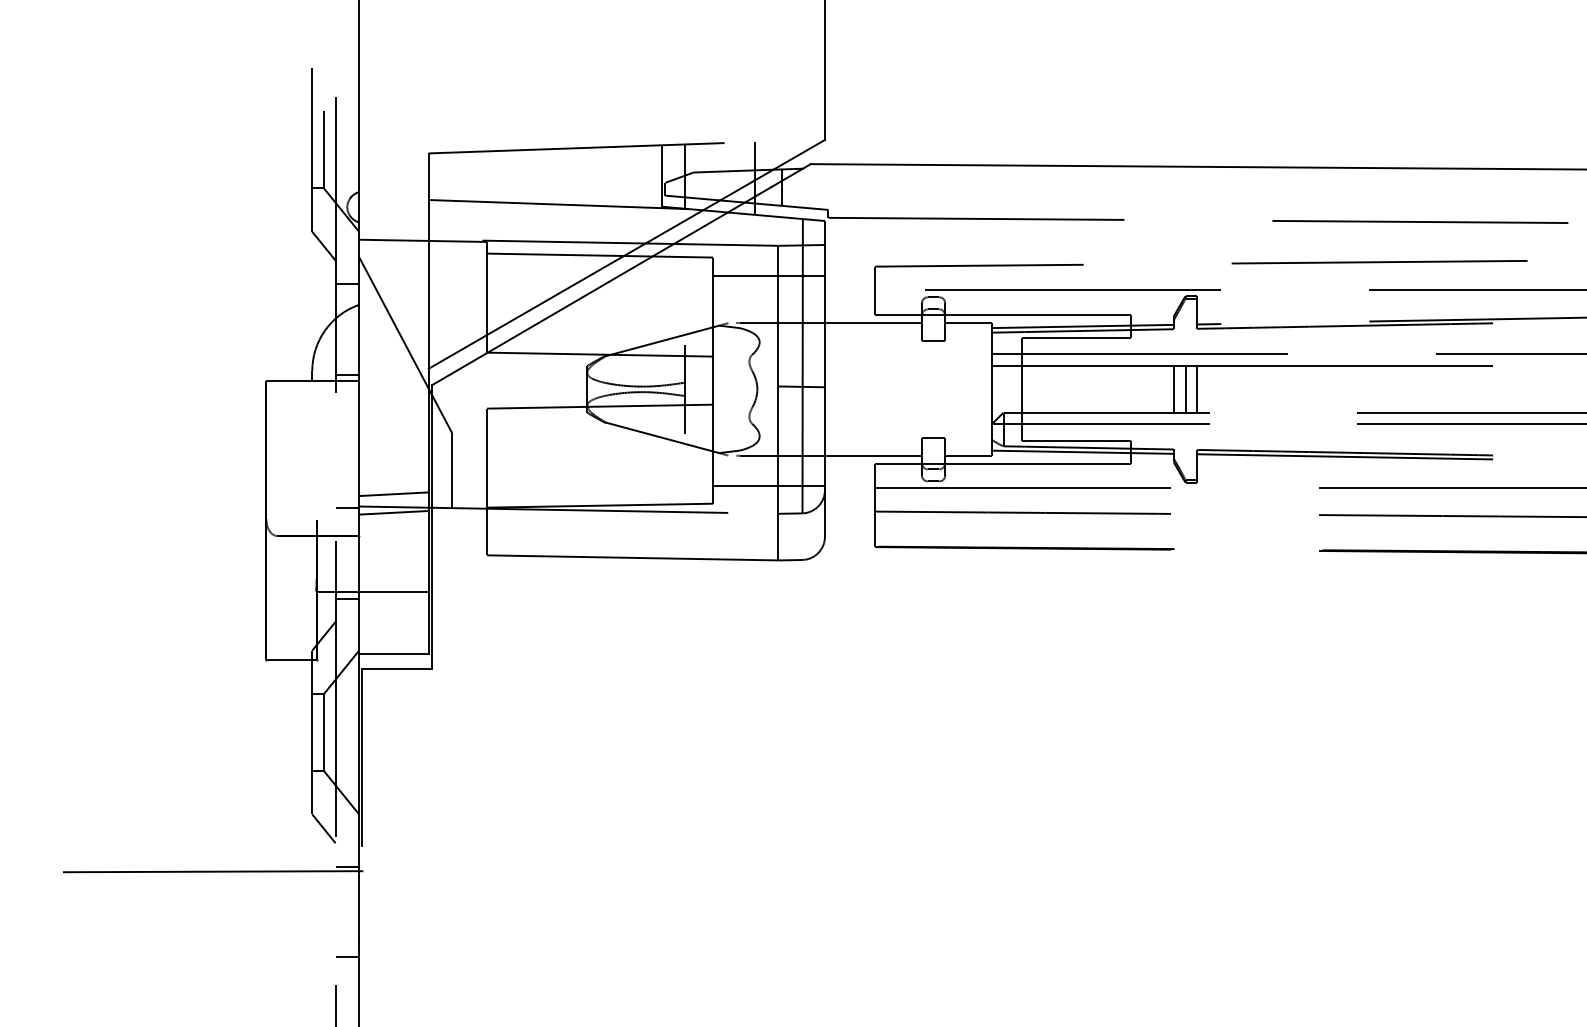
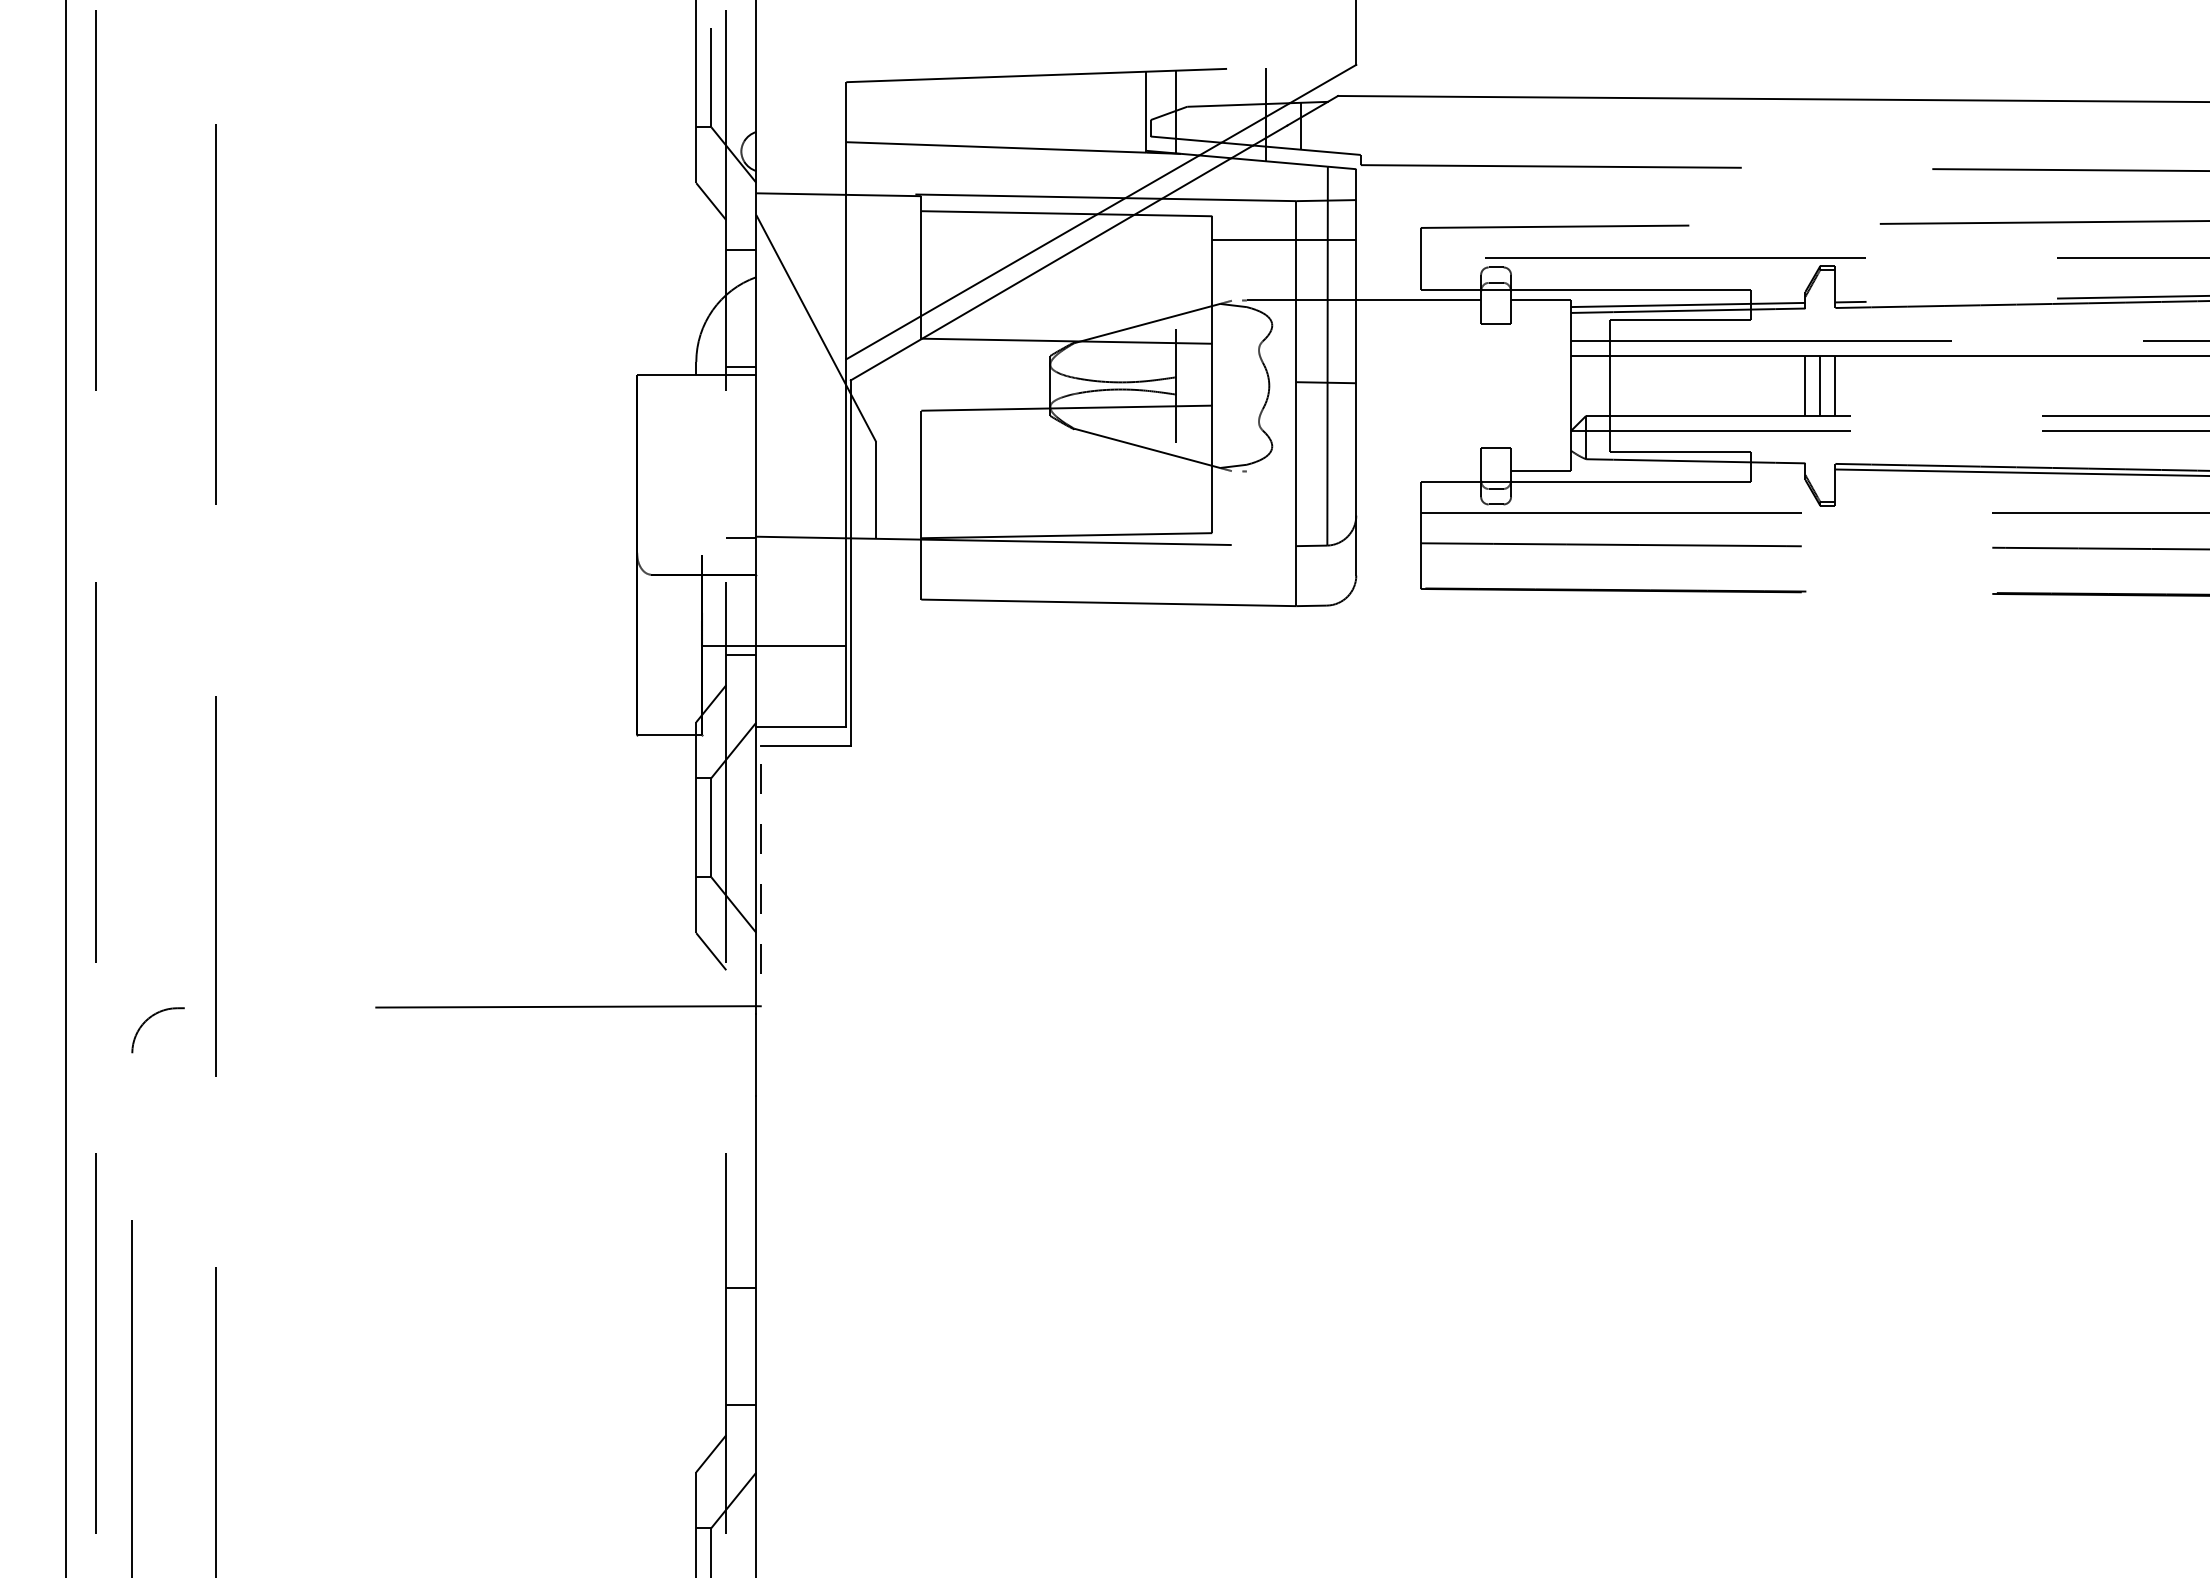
line: (1083, 451) -> (1688, 466), removed
line: (830, 455) -> (1363, 471), removed
line: (769, 485) -> (1284, 509), removed
line: (394, 493) -> (801, 520), removed
line: (394, 512) -> (801, 544), removed
line: (362, 757) -> (760, 859), solid -> dashed
line: (347, 866) -> (741, 1000), removed
line: (347, 957) -> (741, 1117), removed

